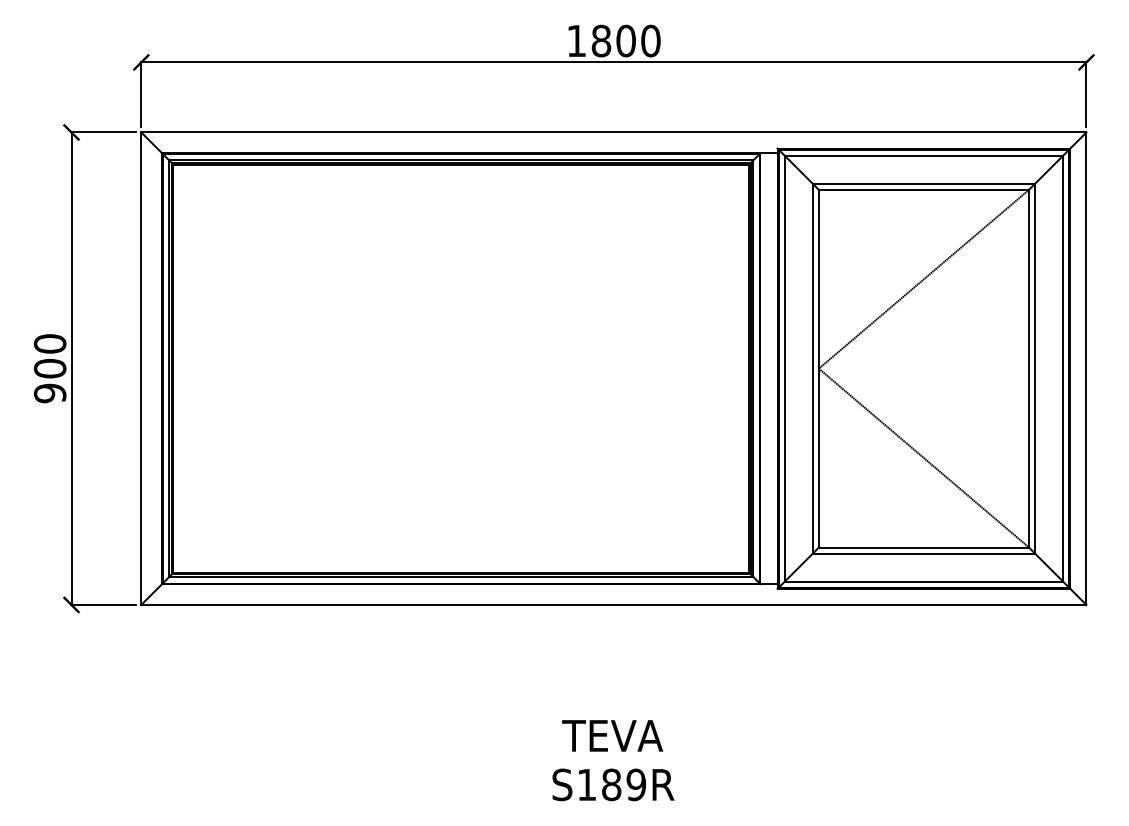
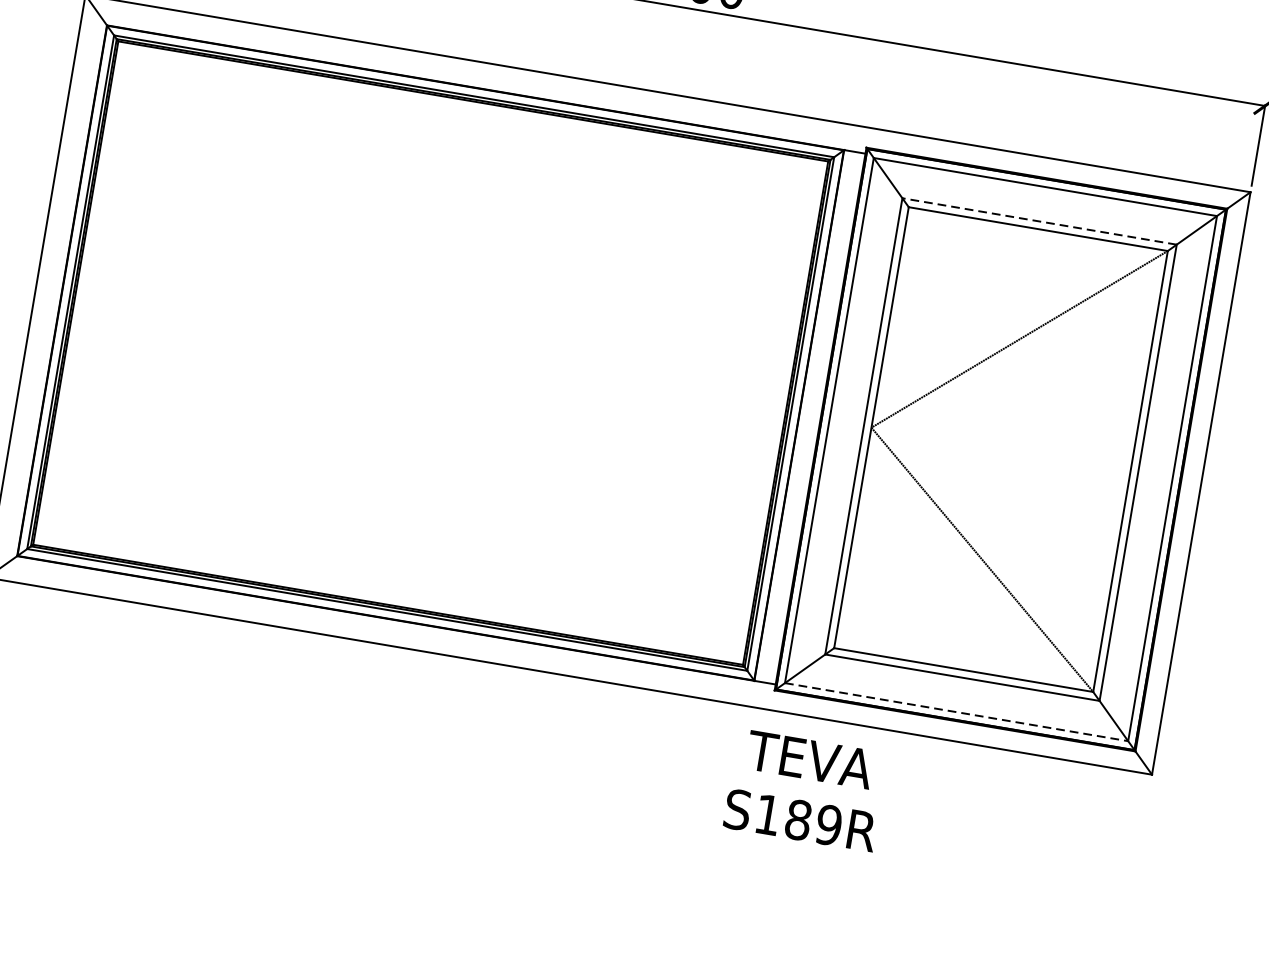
line: (923, 183) -> (1039, 221), solid -> dashed
line: (924, 581) -> (957, 712), solid -> dashed
text: (613, 760) -> (805, 790), moved

